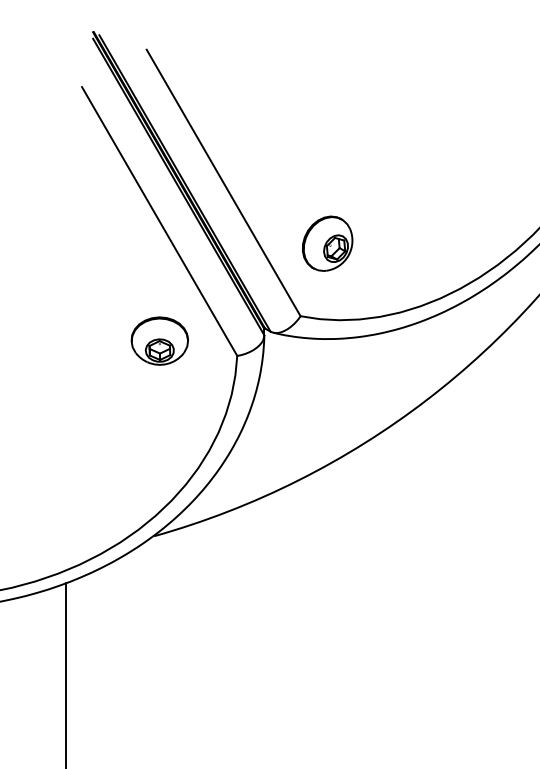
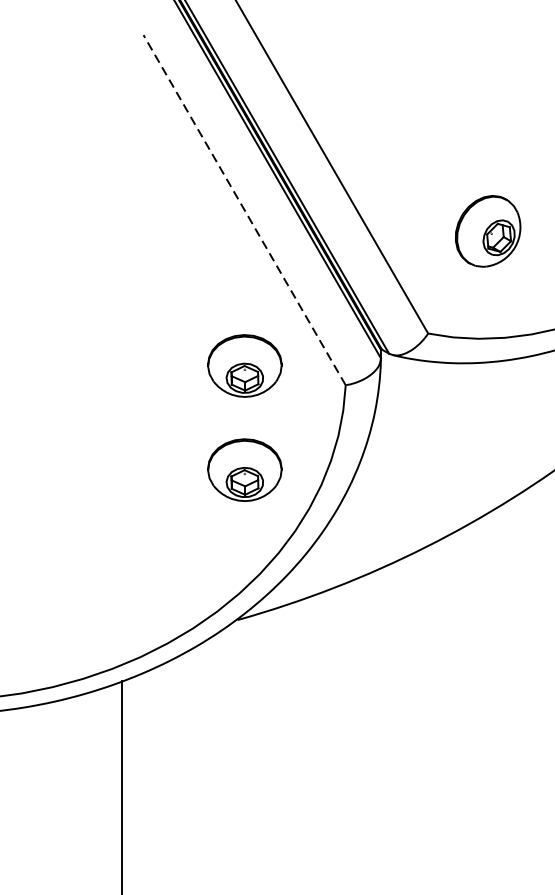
line: (159, 221) -> (244, 210), solid -> dashed
part: (327, 243) -> (487, 231), moved
part: (159, 420) -> (244, 469), added

